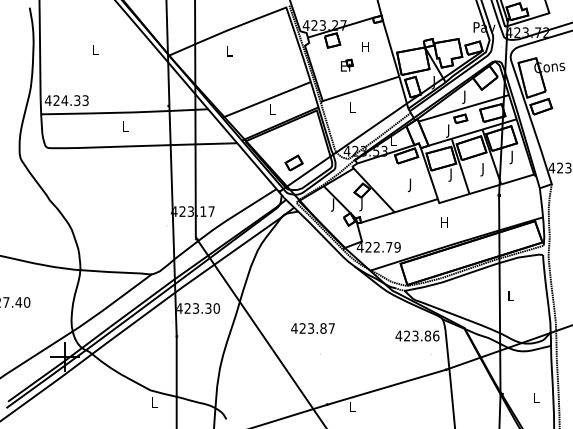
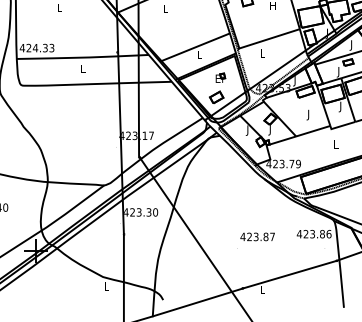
part: (347, 64) -> (220, 77), moved
text: (393, 142) -> (295, 81), L -> J
text: (444, 222) -> (335, 144), H -> L
text: (376, 247) -> (281, 164), 422.79 -> 423.79
text: (312, 328) -> (257, 236), moved

